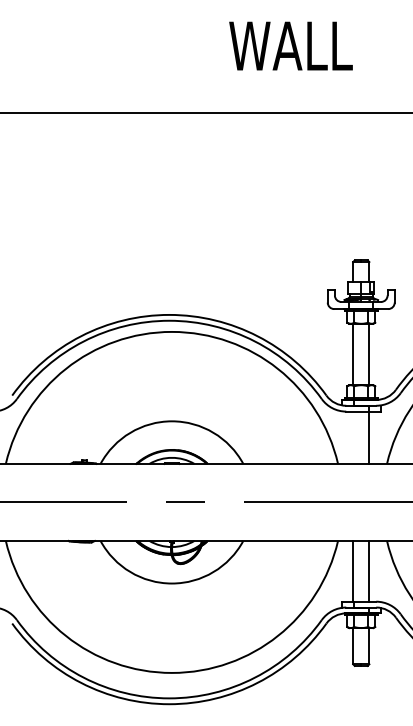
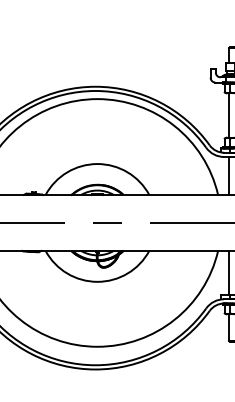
line: (353, 437) -> (229, 175), added

